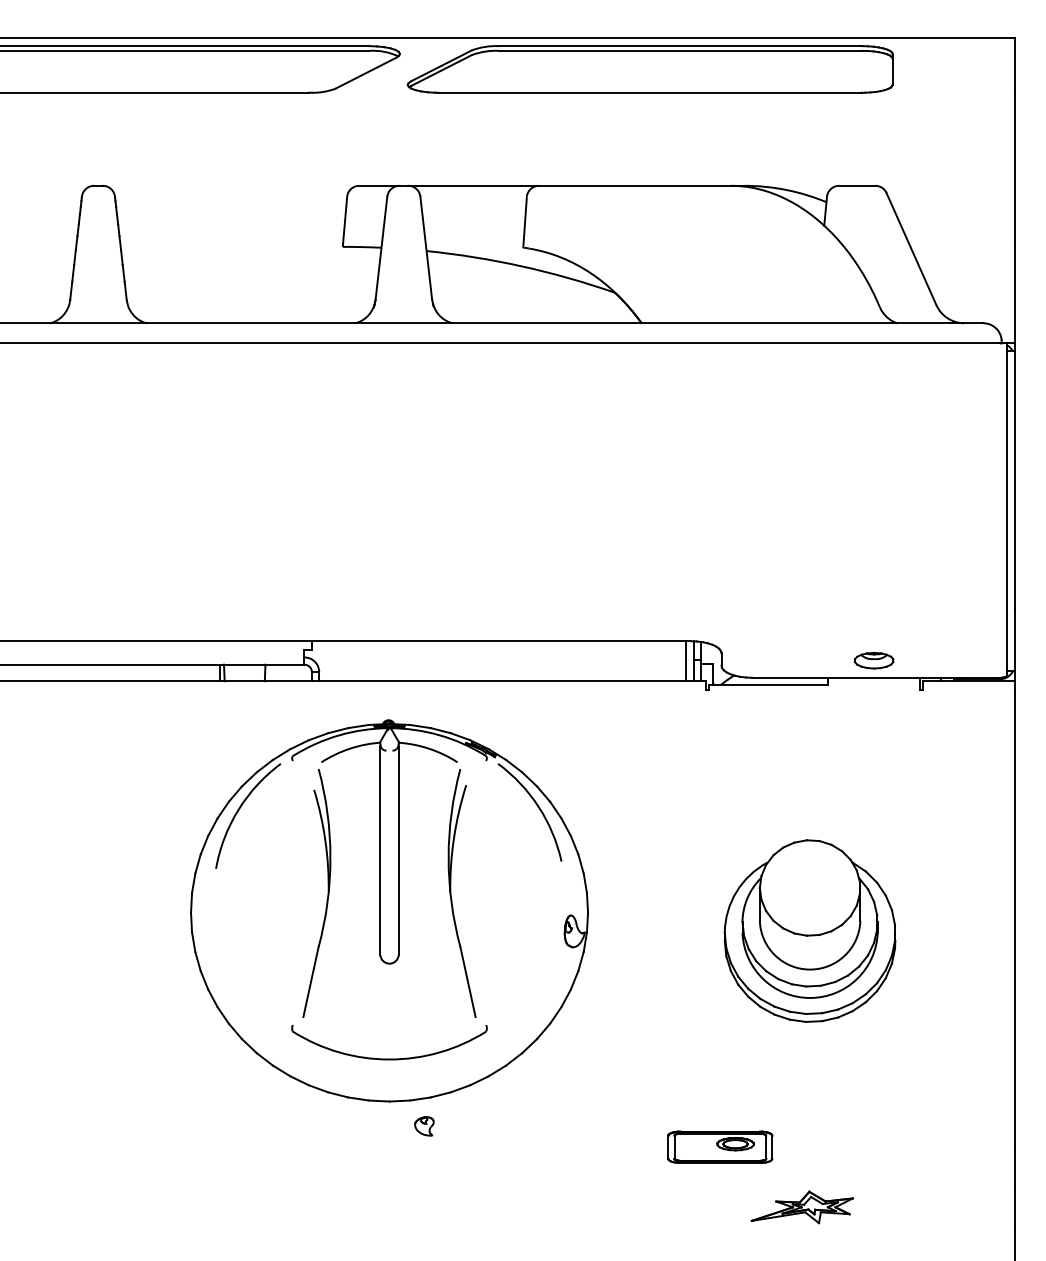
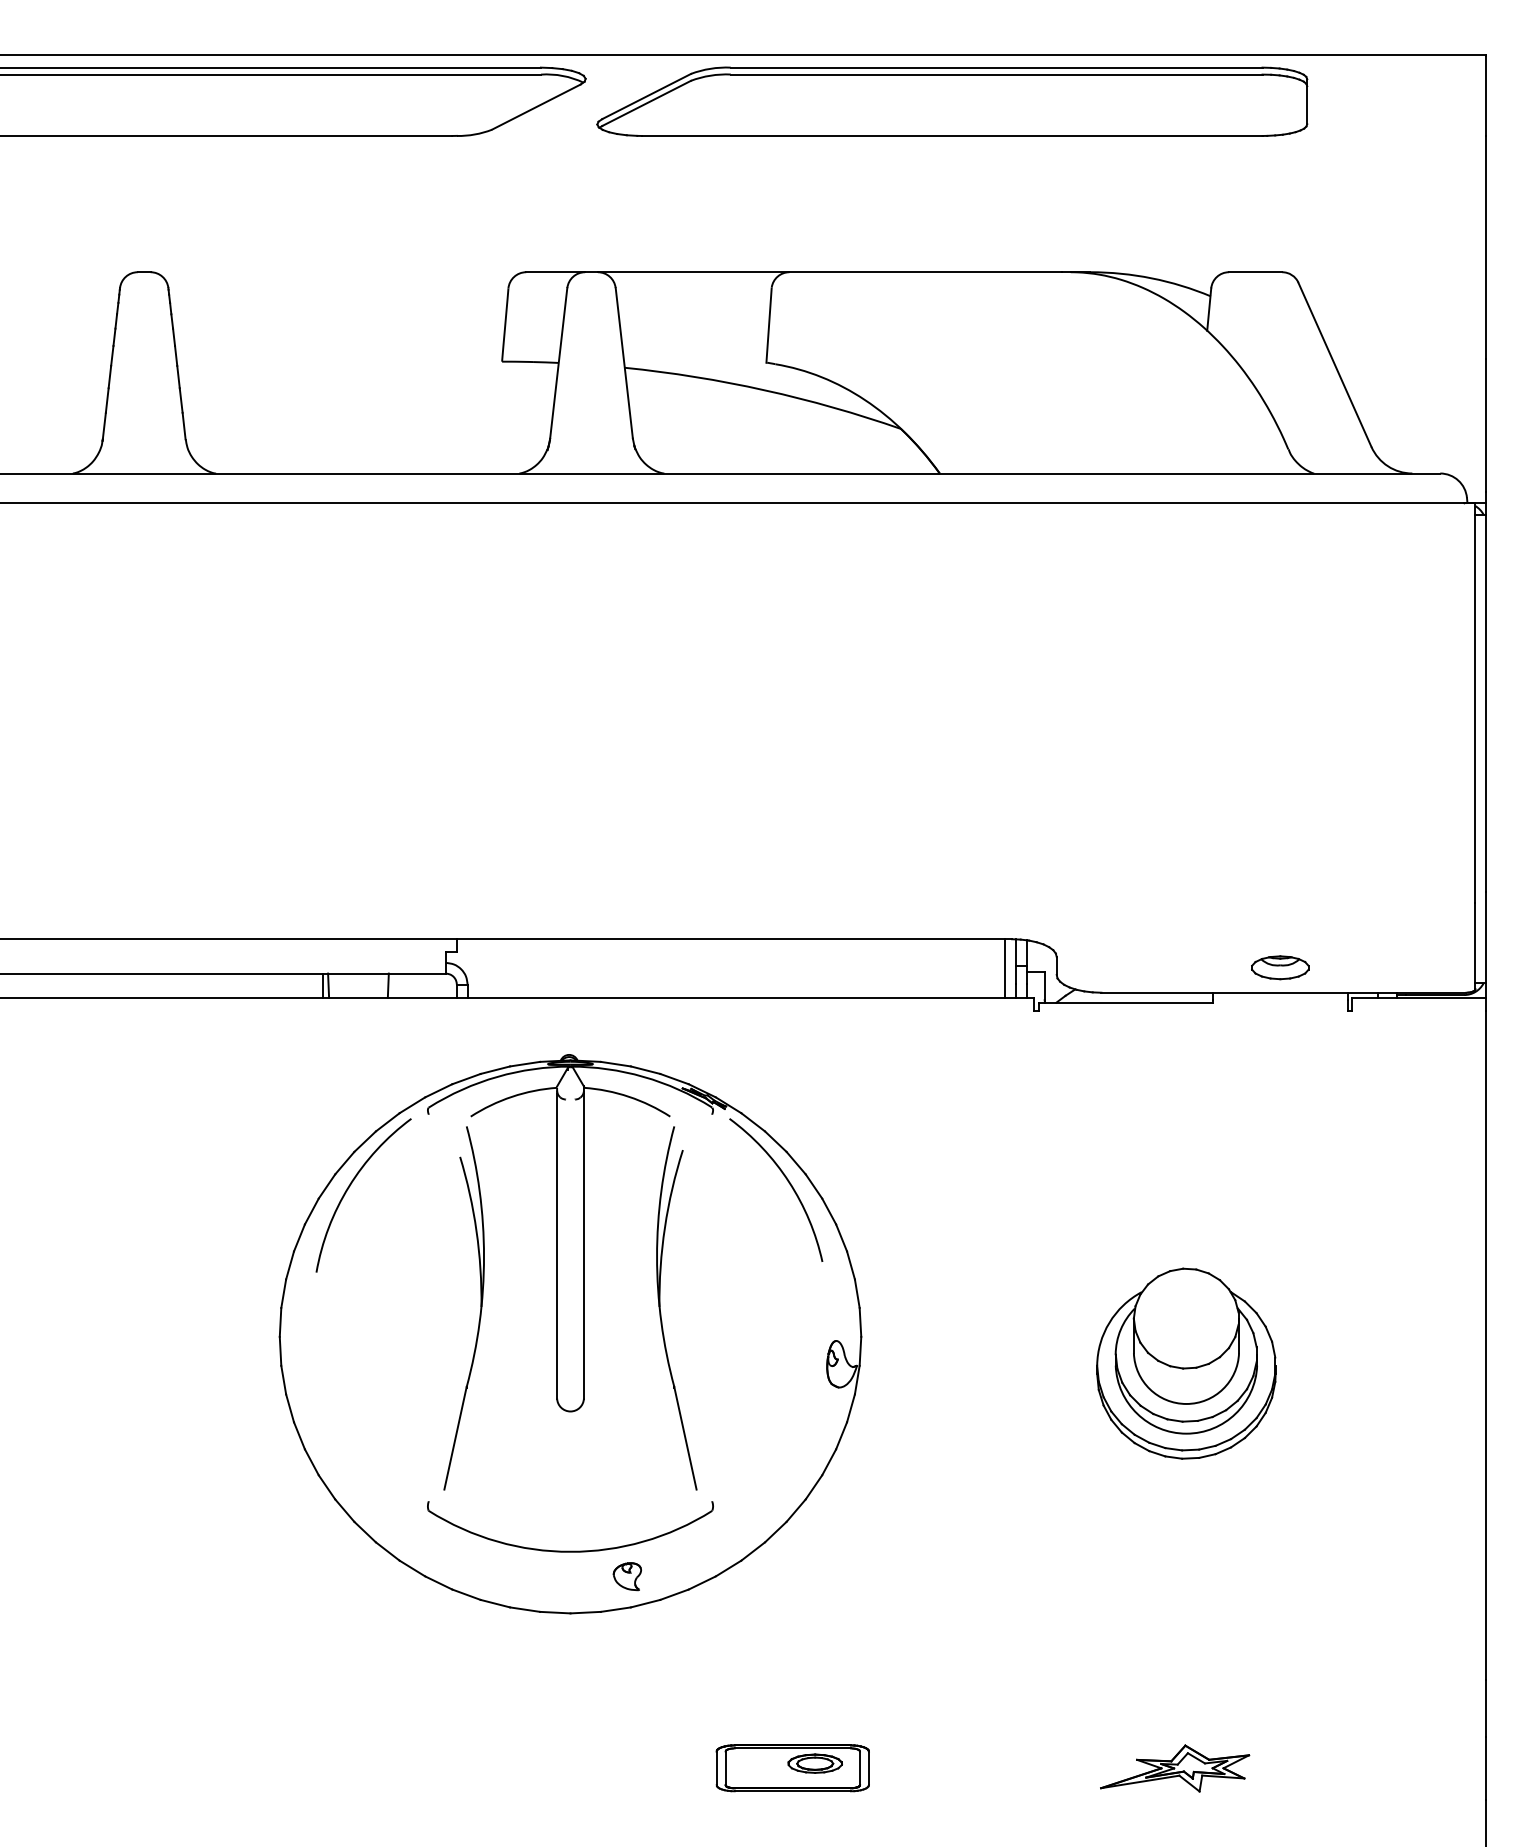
part: (809, 930) -> (1185, 1362), size x0.71
part: (424, 1126) -> (627, 1576), moved
part: (720, 1146) -> (793, 1767), moved

